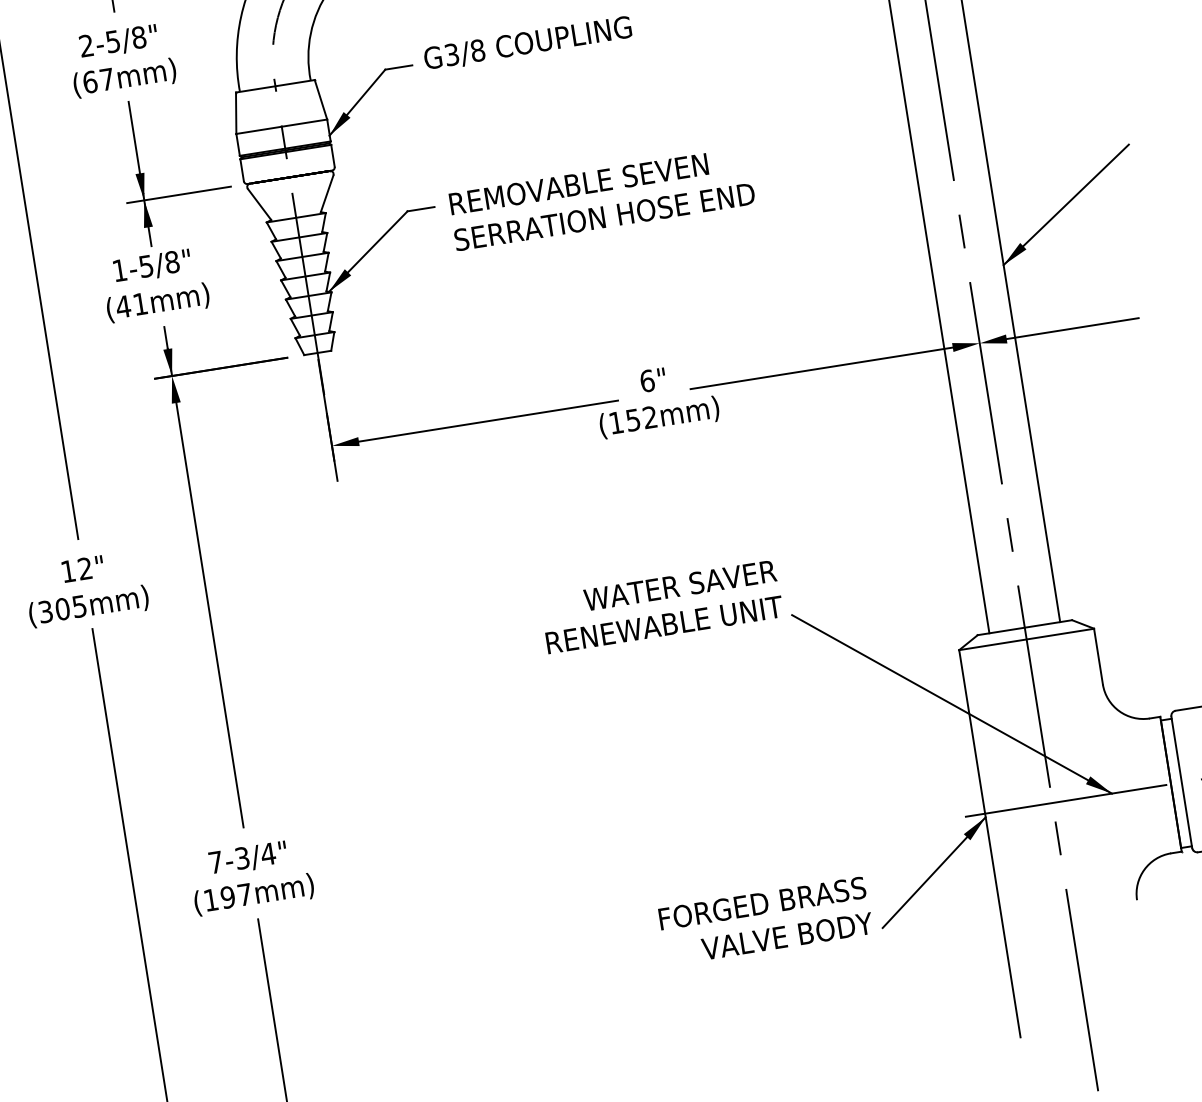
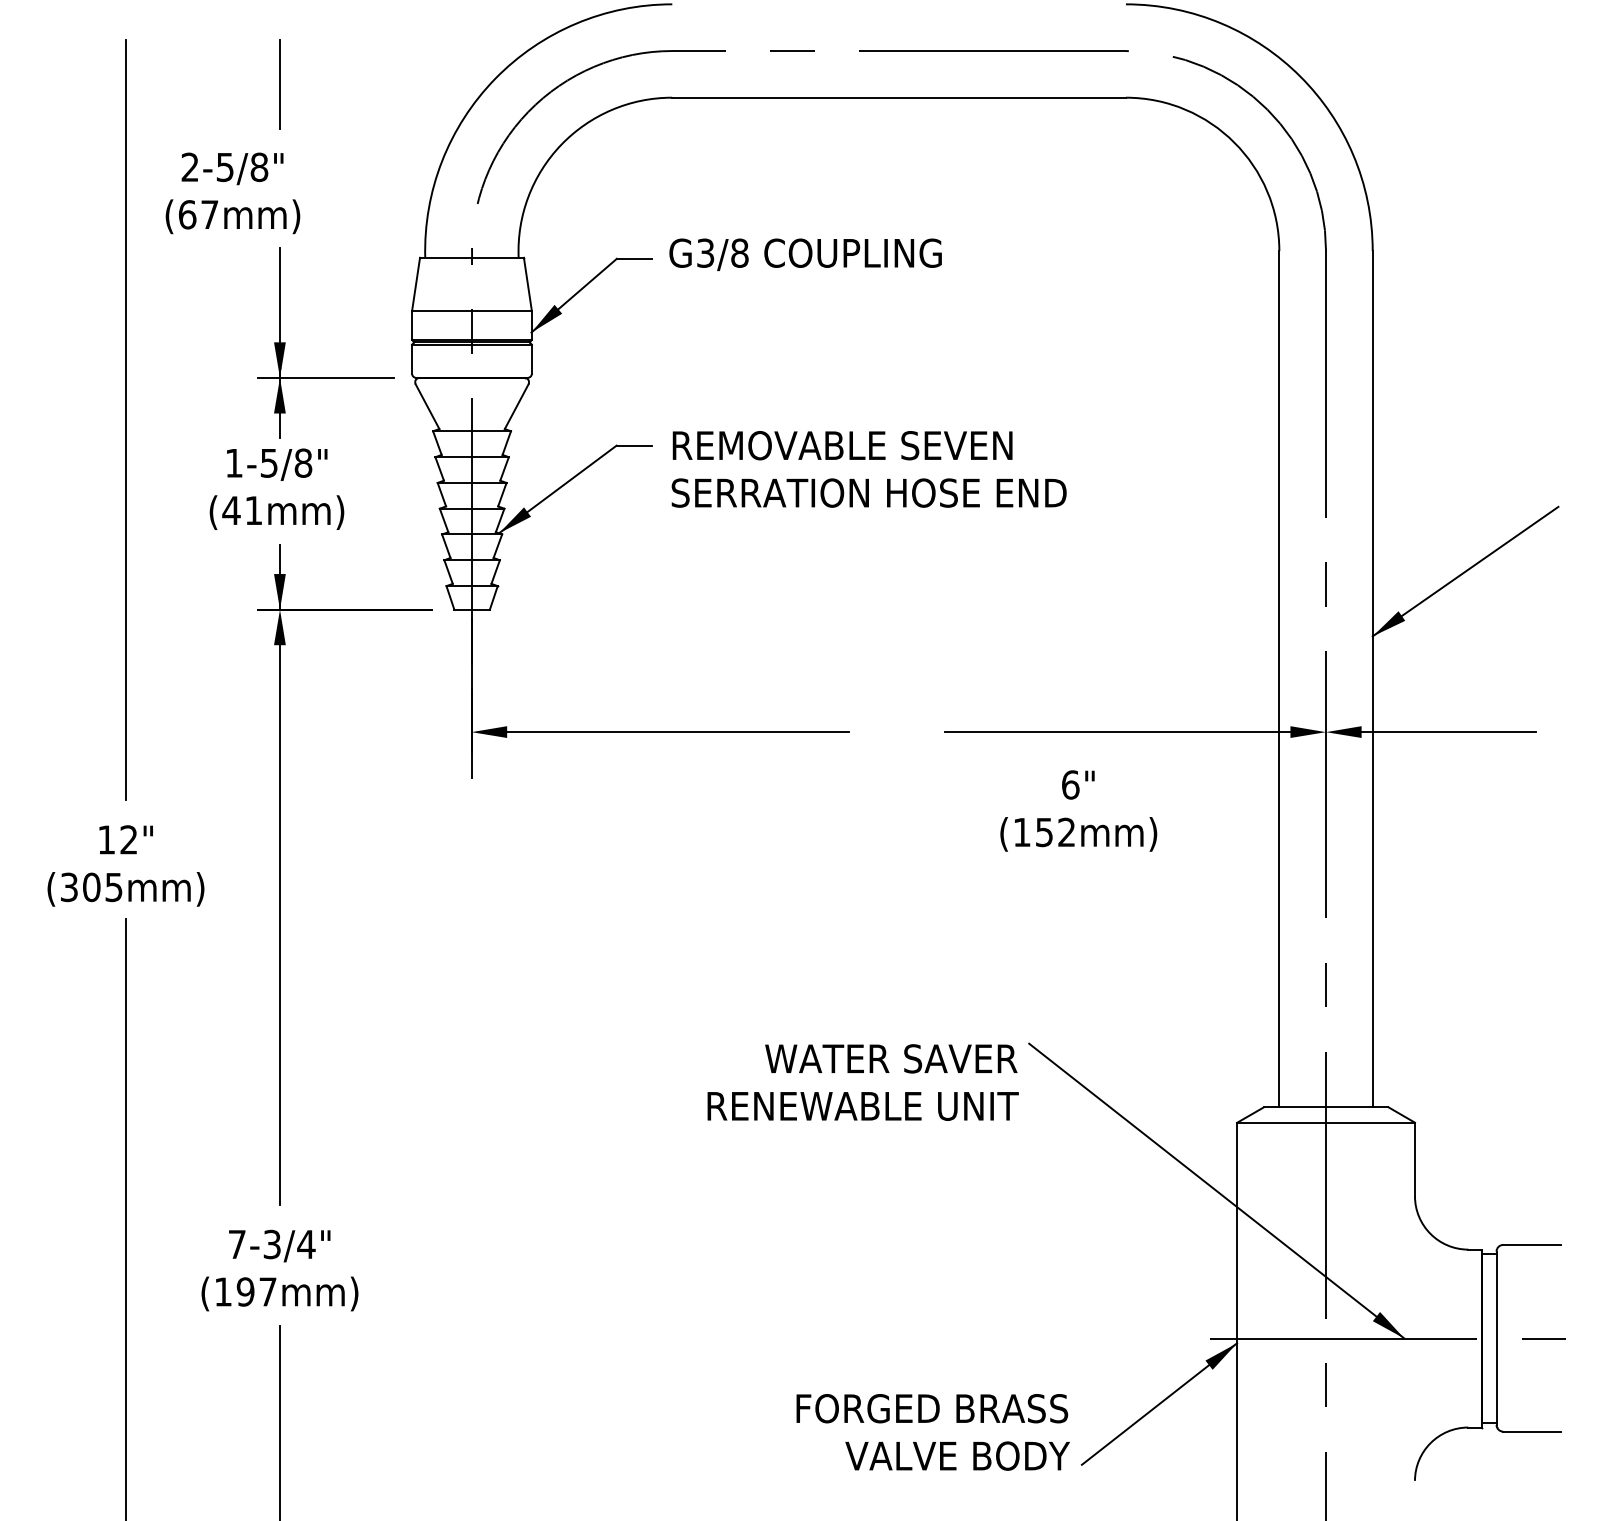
text: (121, 60) -> (232, 193), moved
text: (656, 399) -> (1078, 810), moved
text: (661, 606) -> (862, 1082), moved

